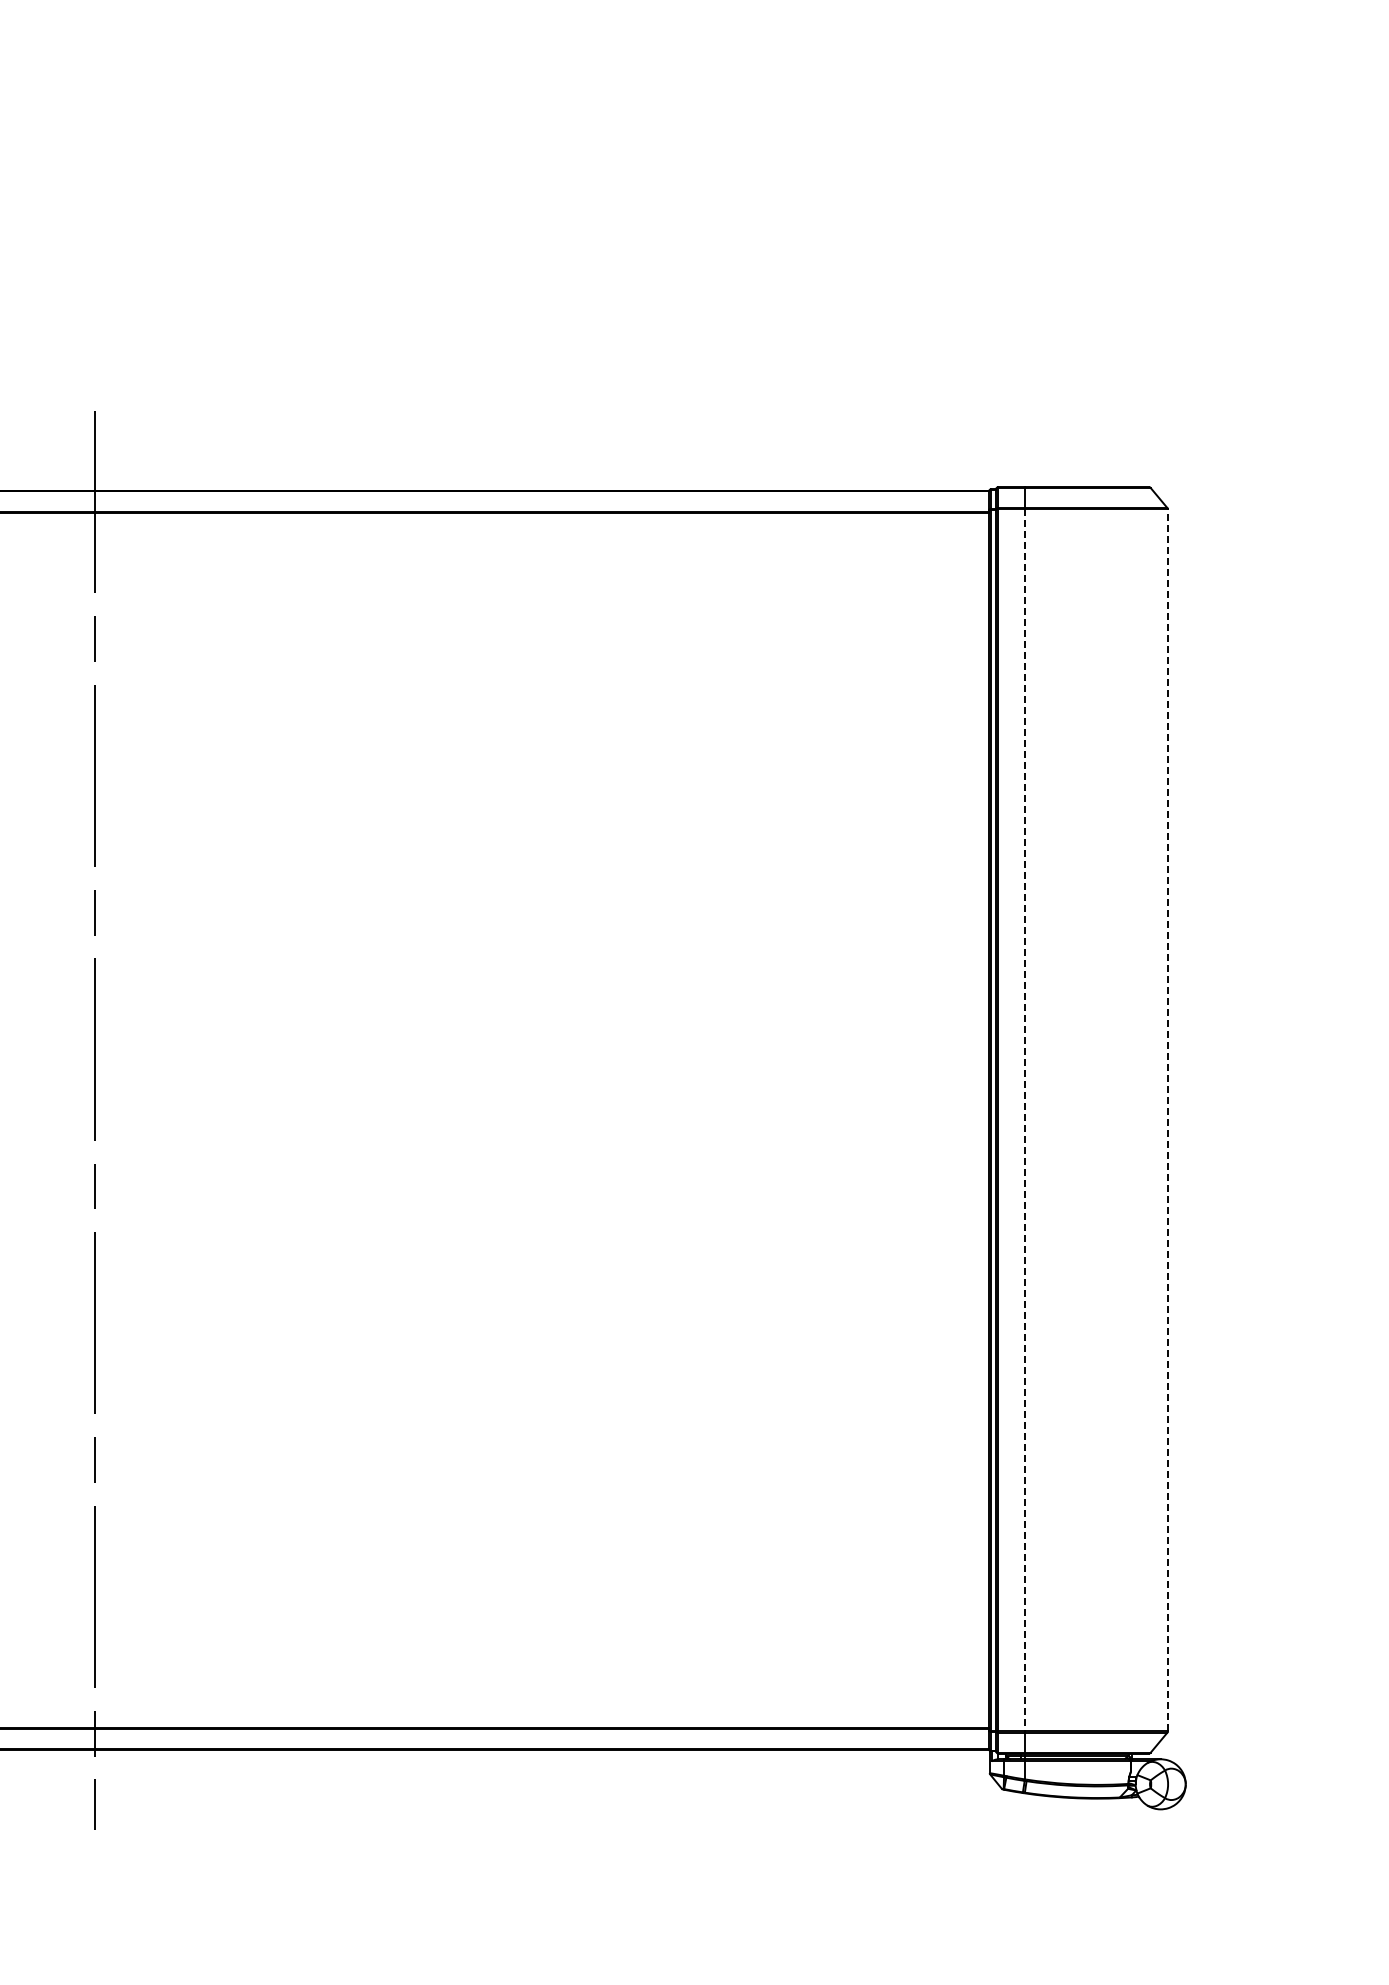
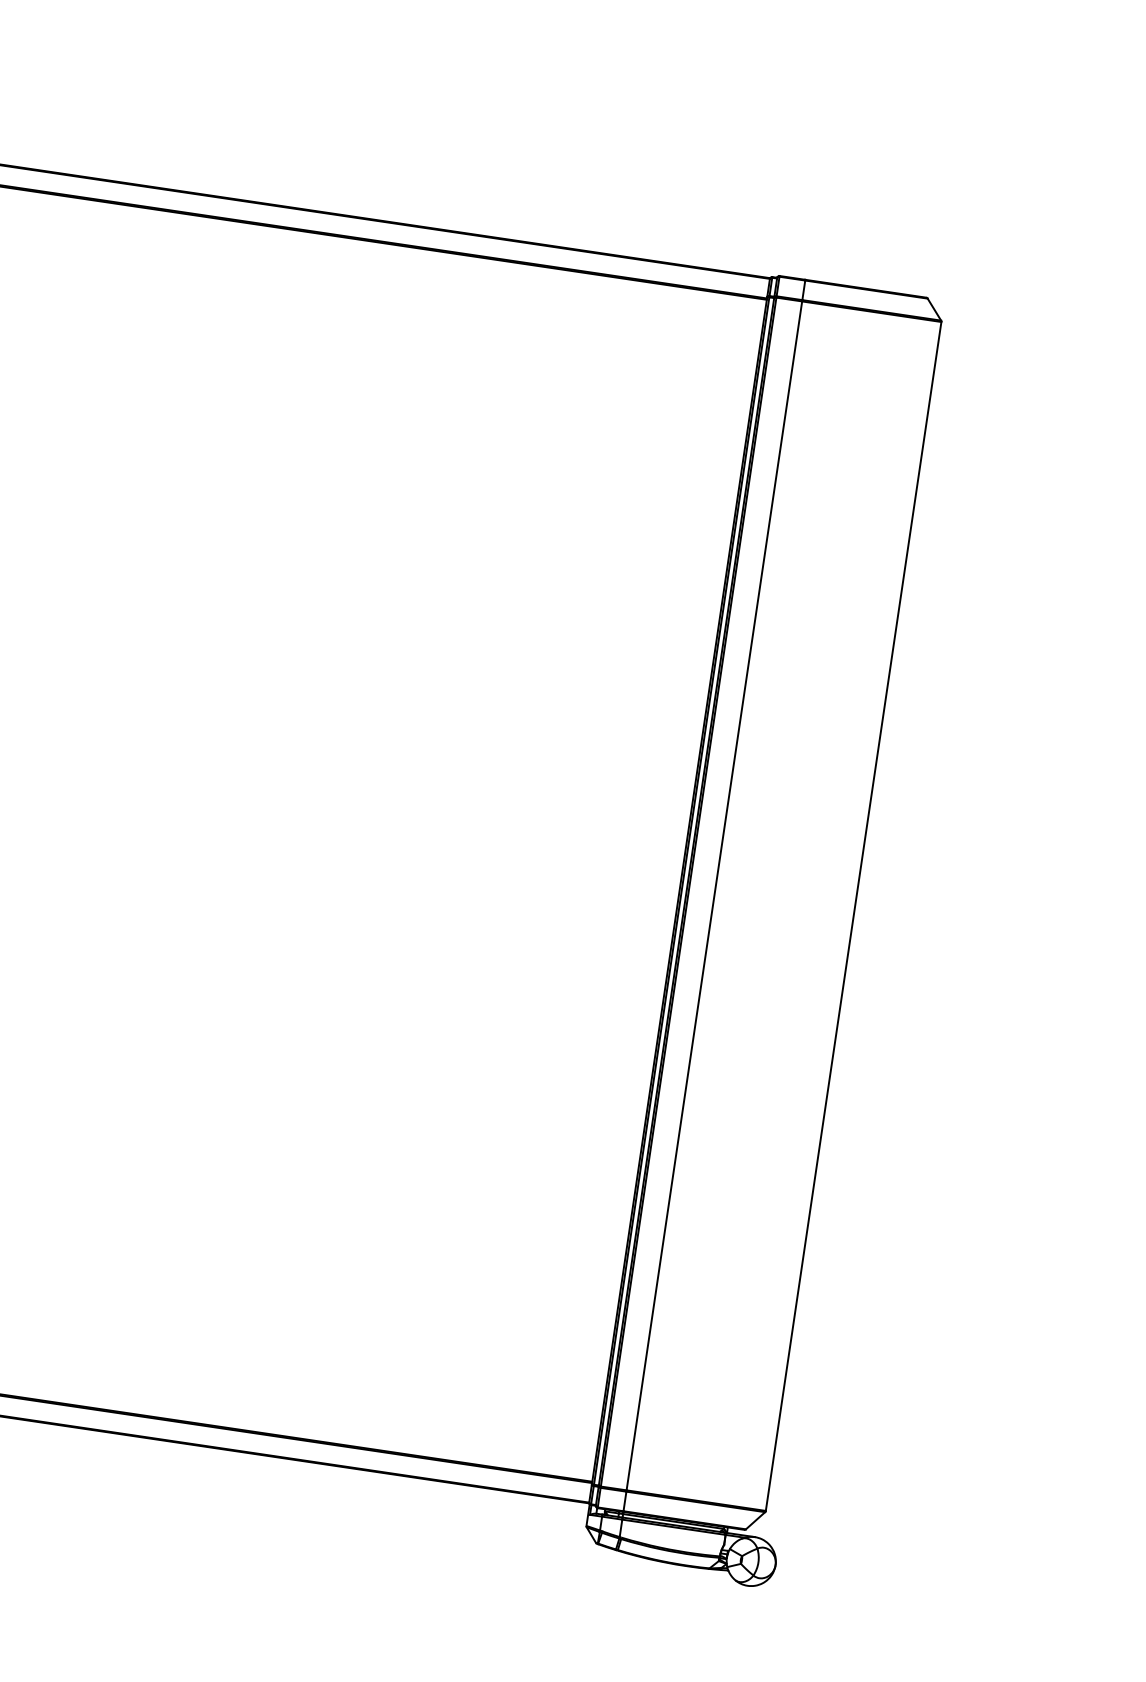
line: (1024, 1120) -> (714, 895), dashed -> solid
line: (1167, 1120) -> (853, 916), dashed -> solid

